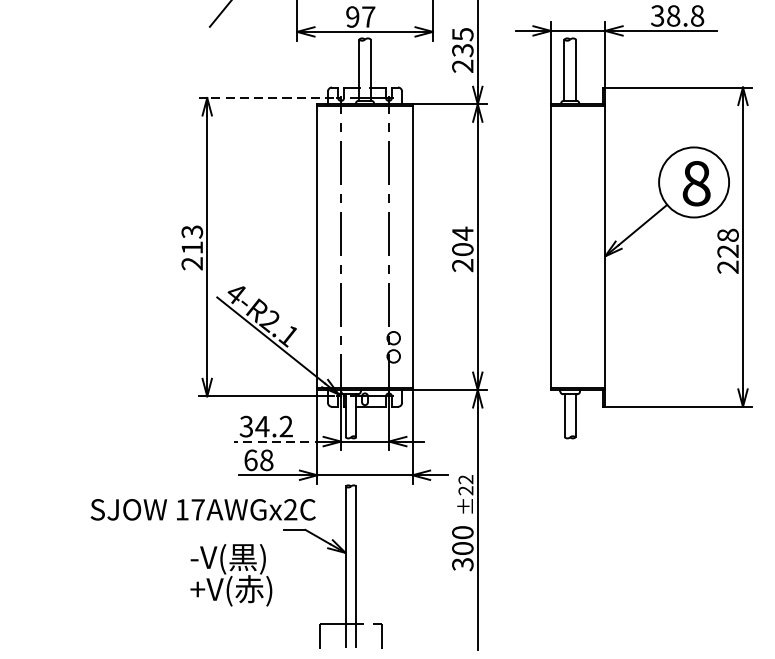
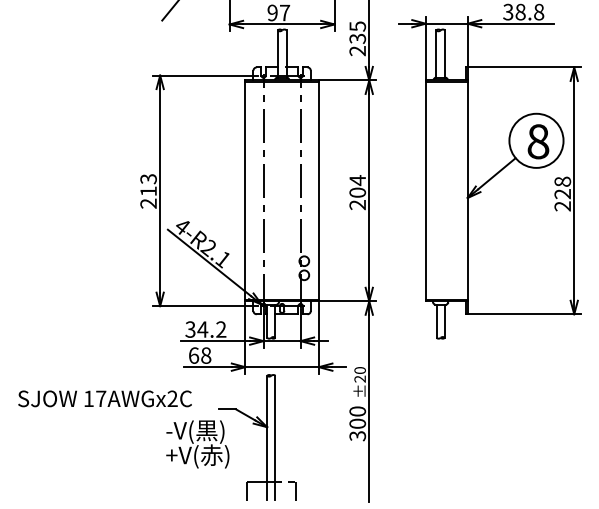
line: (265, 97) -> (205, 75), dashed -> solid
line: (278, 442) -> (215, 341), dashed -> solid
text: (465, 479) -> (359, 370), ±22 -> ±20
text: (202, 509) -> (104, 398), moved
text: (230, 575) -> (197, 444), moved

